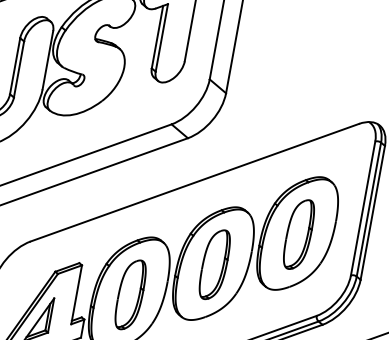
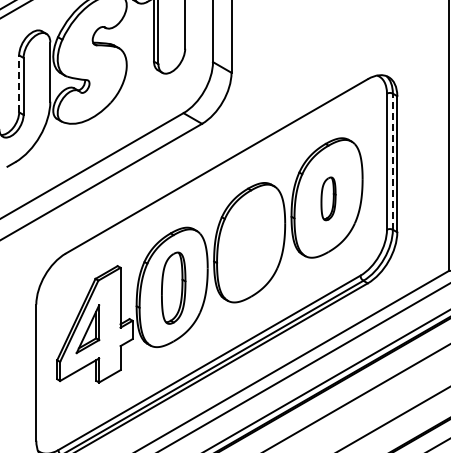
line: (15, 65) -> (19, 83), solid -> dashed
line: (368, 209) -> (392, 161), solid -> dashed
part: (298, 234) -> (328, 198), size x0.6
part: (214, 264) -> (250, 243), removed

